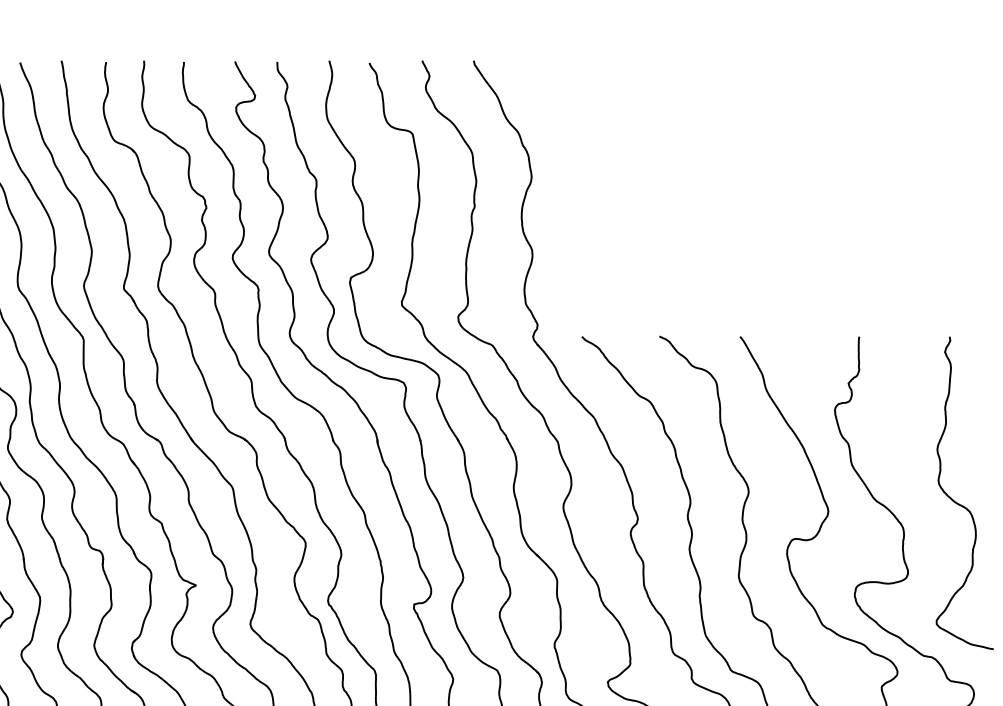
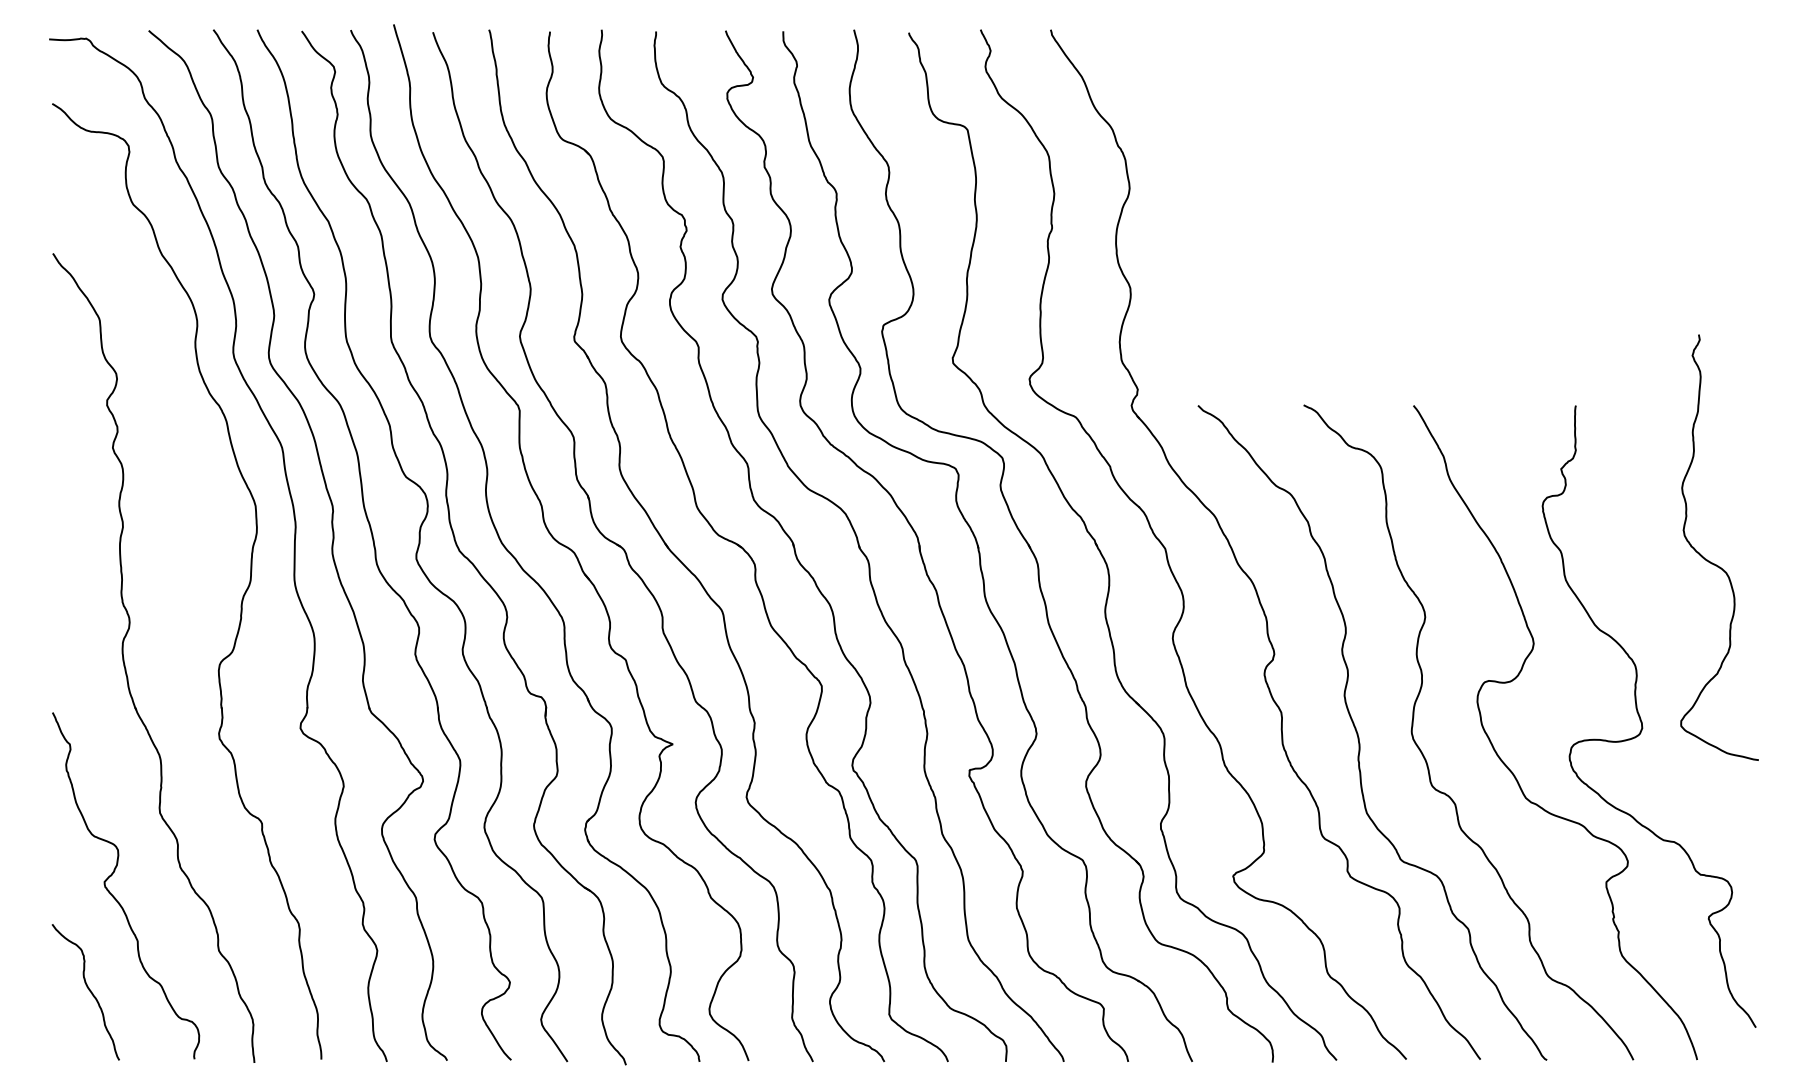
curve: (957, 502) -> (1709, 560), moved

